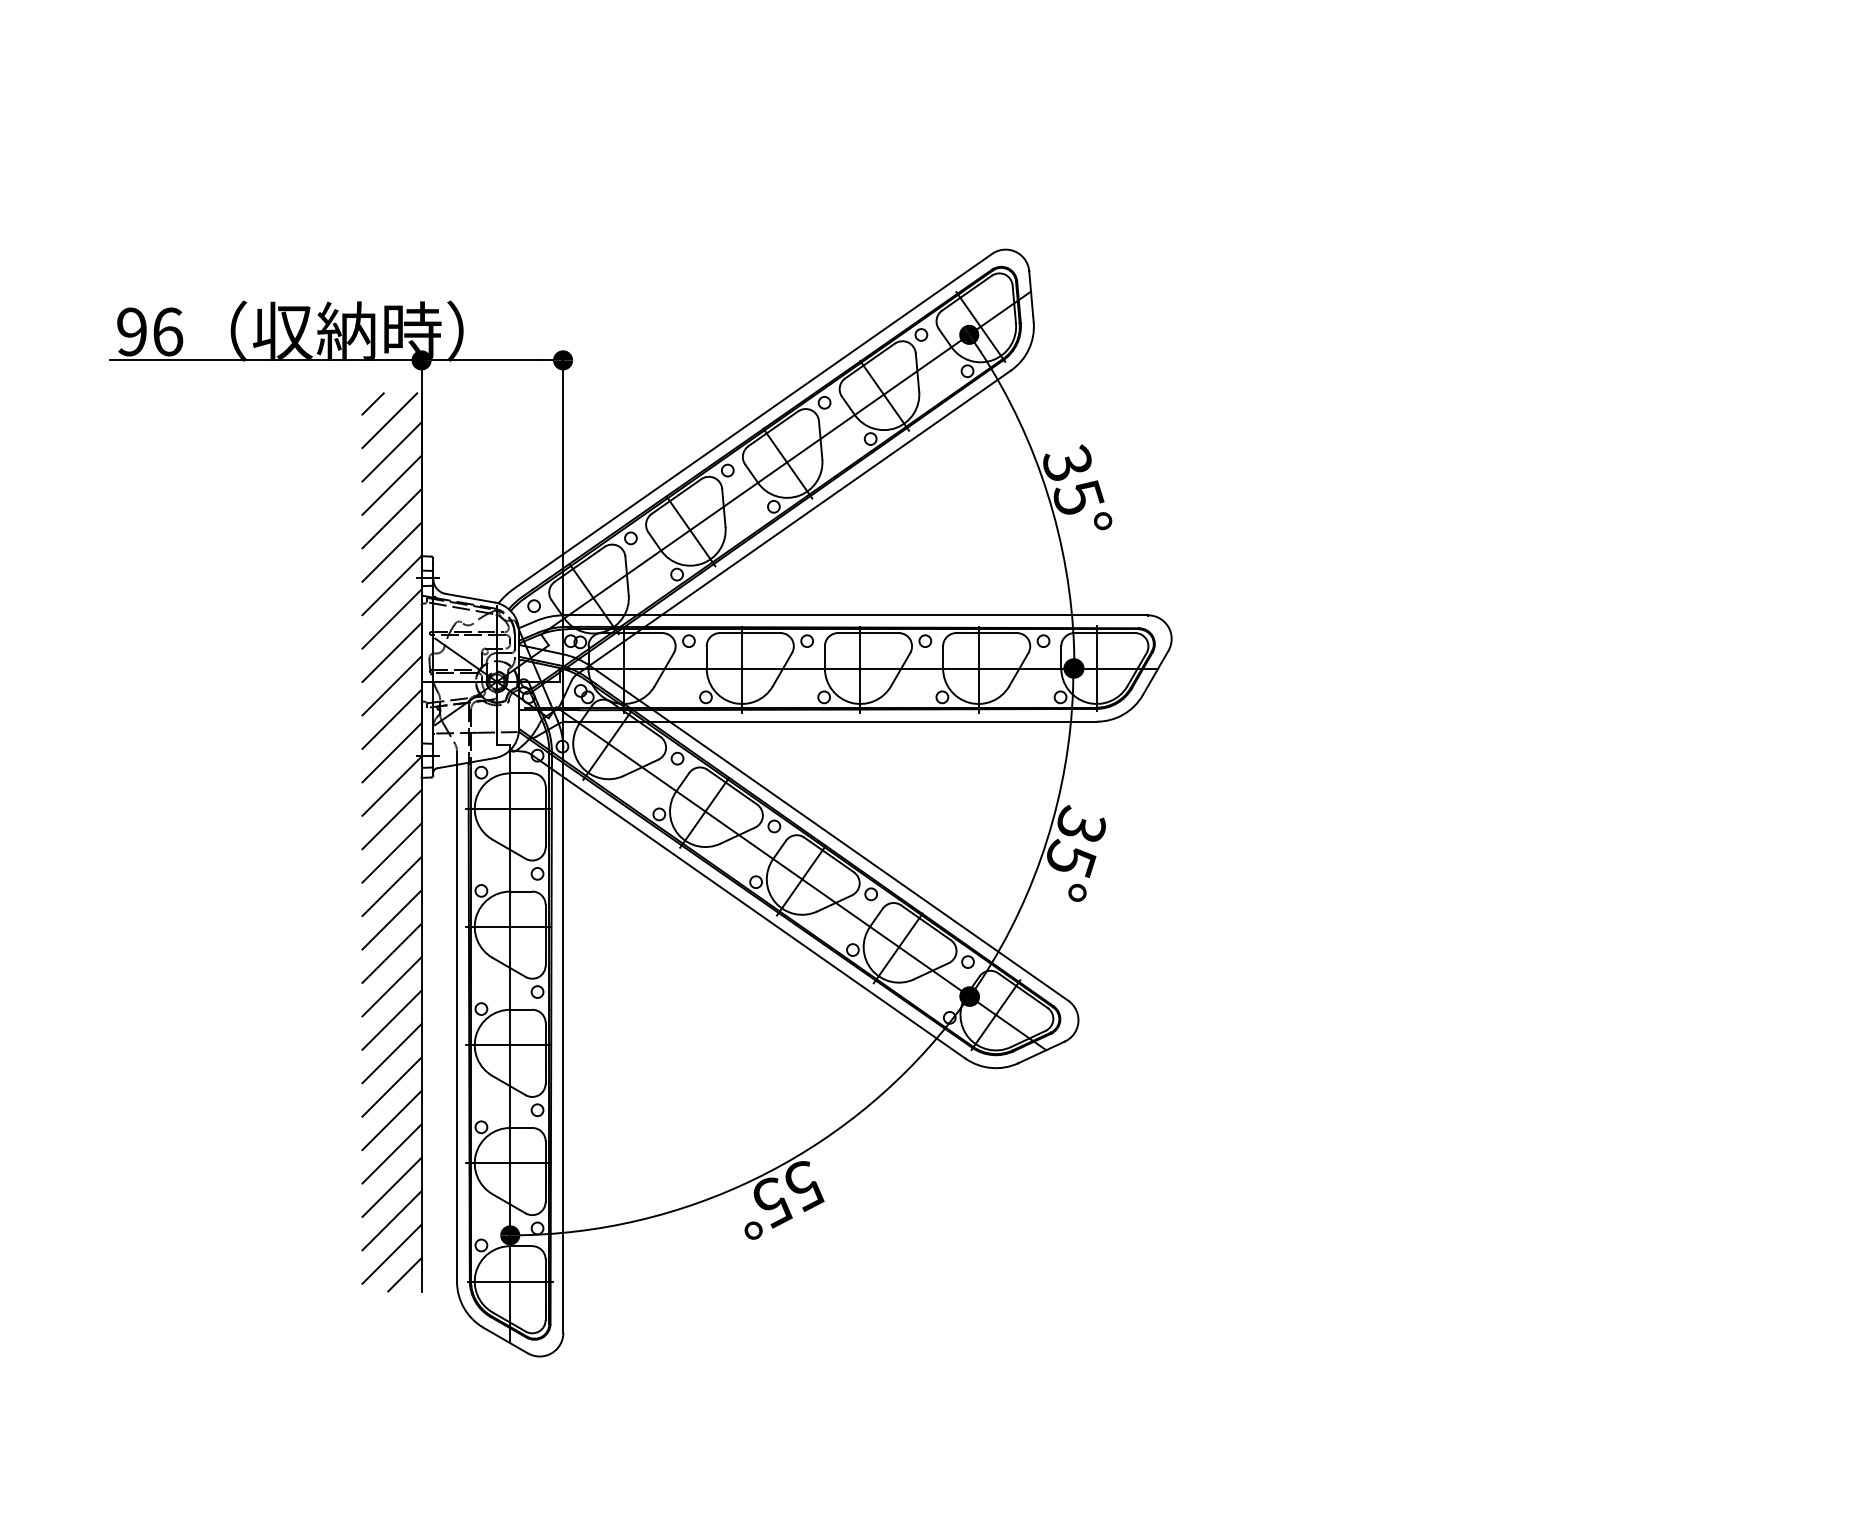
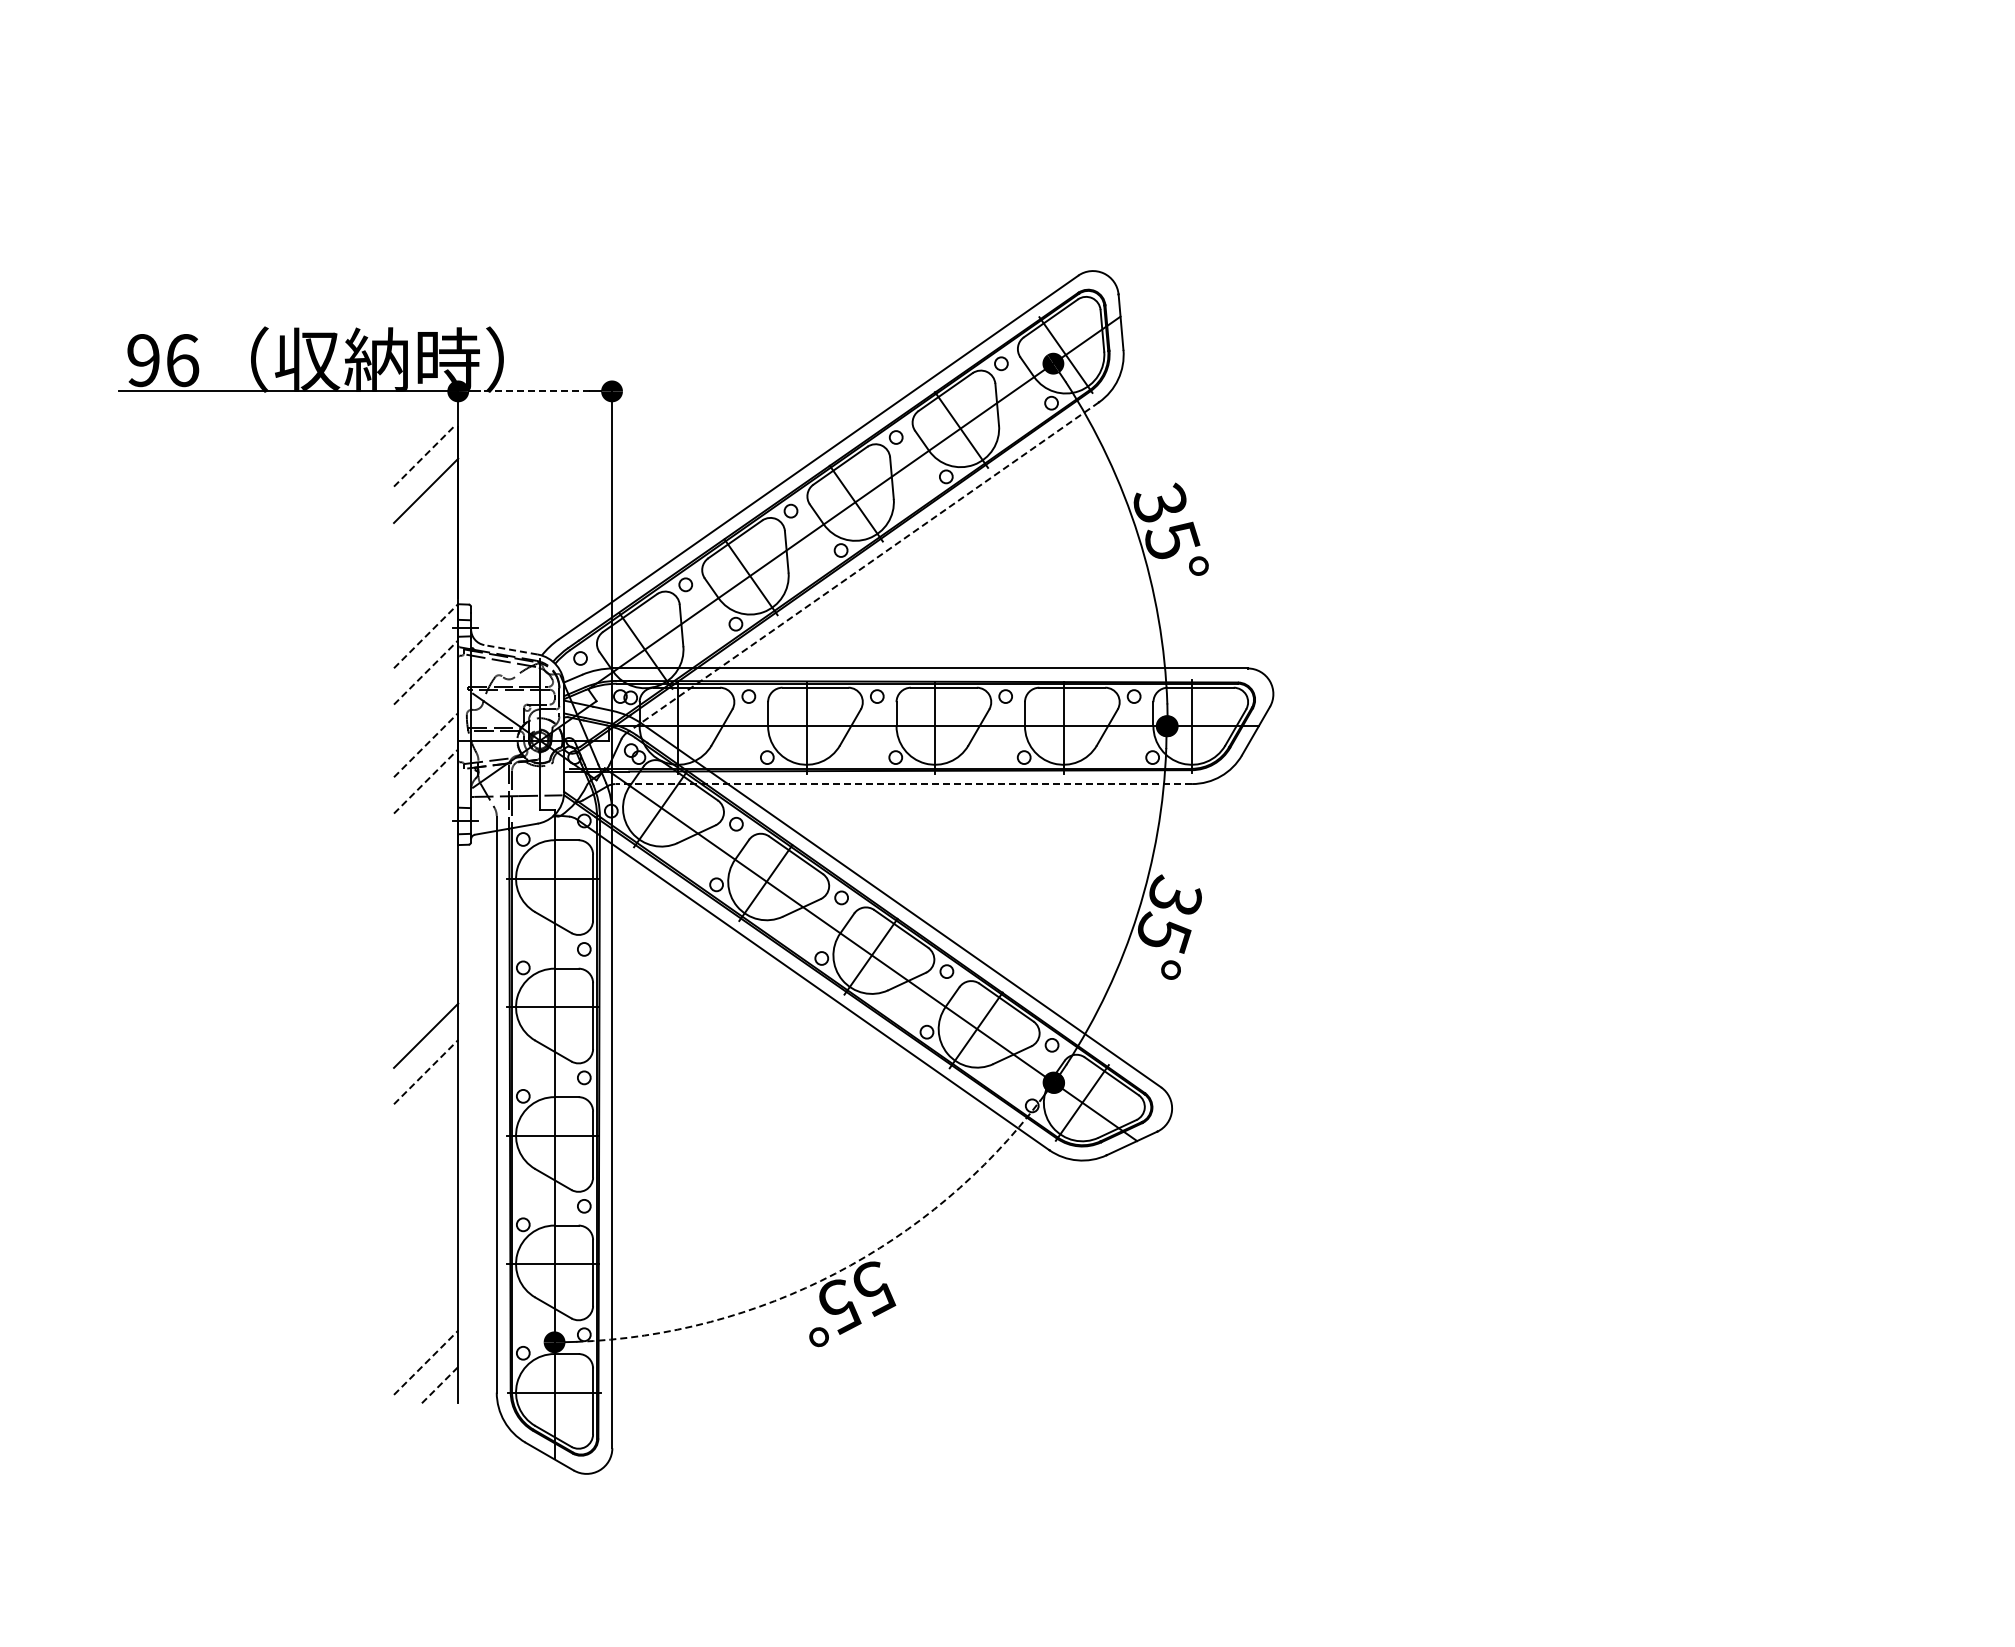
line: (491, 360) -> (534, 391), solid -> dashed
line: (373, 403) -> (405, 438), removed
line: (390, 420) -> (424, 456), solid -> dashed
line: (392, 485) -> (426, 527), removed
line: (392, 518) -> (426, 563), removed
line: (793, 522) -> (862, 567), solid -> dashed
line: (392, 551) -> (426, 599), removed
line: (392, 585) -> (426, 635), solid -> dashed
line: (469, 597) -> (510, 649), solid -> dashed
line: (392, 619) -> (426, 672), solid -> dashed
line: (392, 652) -> (426, 708), removed
line: (392, 685) -> (426, 744), solid -> dashed
line: (392, 719) -> (426, 781), solid -> dashed
line: (831, 722) -> (903, 784), solid -> dashed
line: (392, 752) -> (426, 817), removed
line: (392, 786) -> (426, 854), removed
line: (392, 819) -> (426, 890), removed
line: (392, 852) -> (426, 926), removed
line: (392, 886) -> (426, 963), removed
line: (392, 919) -> (426, 999), removed
line: (392, 986) -> (426, 1071), solid -> dashed
line: (392, 1020) -> (426, 1108), removed
line: (392, 1053) -> (426, 1144), removed
line: (392, 1087) -> (426, 1181), removed
line: (392, 1120) -> (426, 1217), removed
line: (392, 1153) -> (426, 1253), removed
arc: (768, 1172) -> (835, 1273), solid -> dashed
line: (392, 1187) -> (426, 1290), removed
line: (392, 1220) -> (426, 1326), removed
line: (392, 1253) -> (426, 1362), solid -> dashed
line: (405, 1275) -> (440, 1385), solid -> dashed

